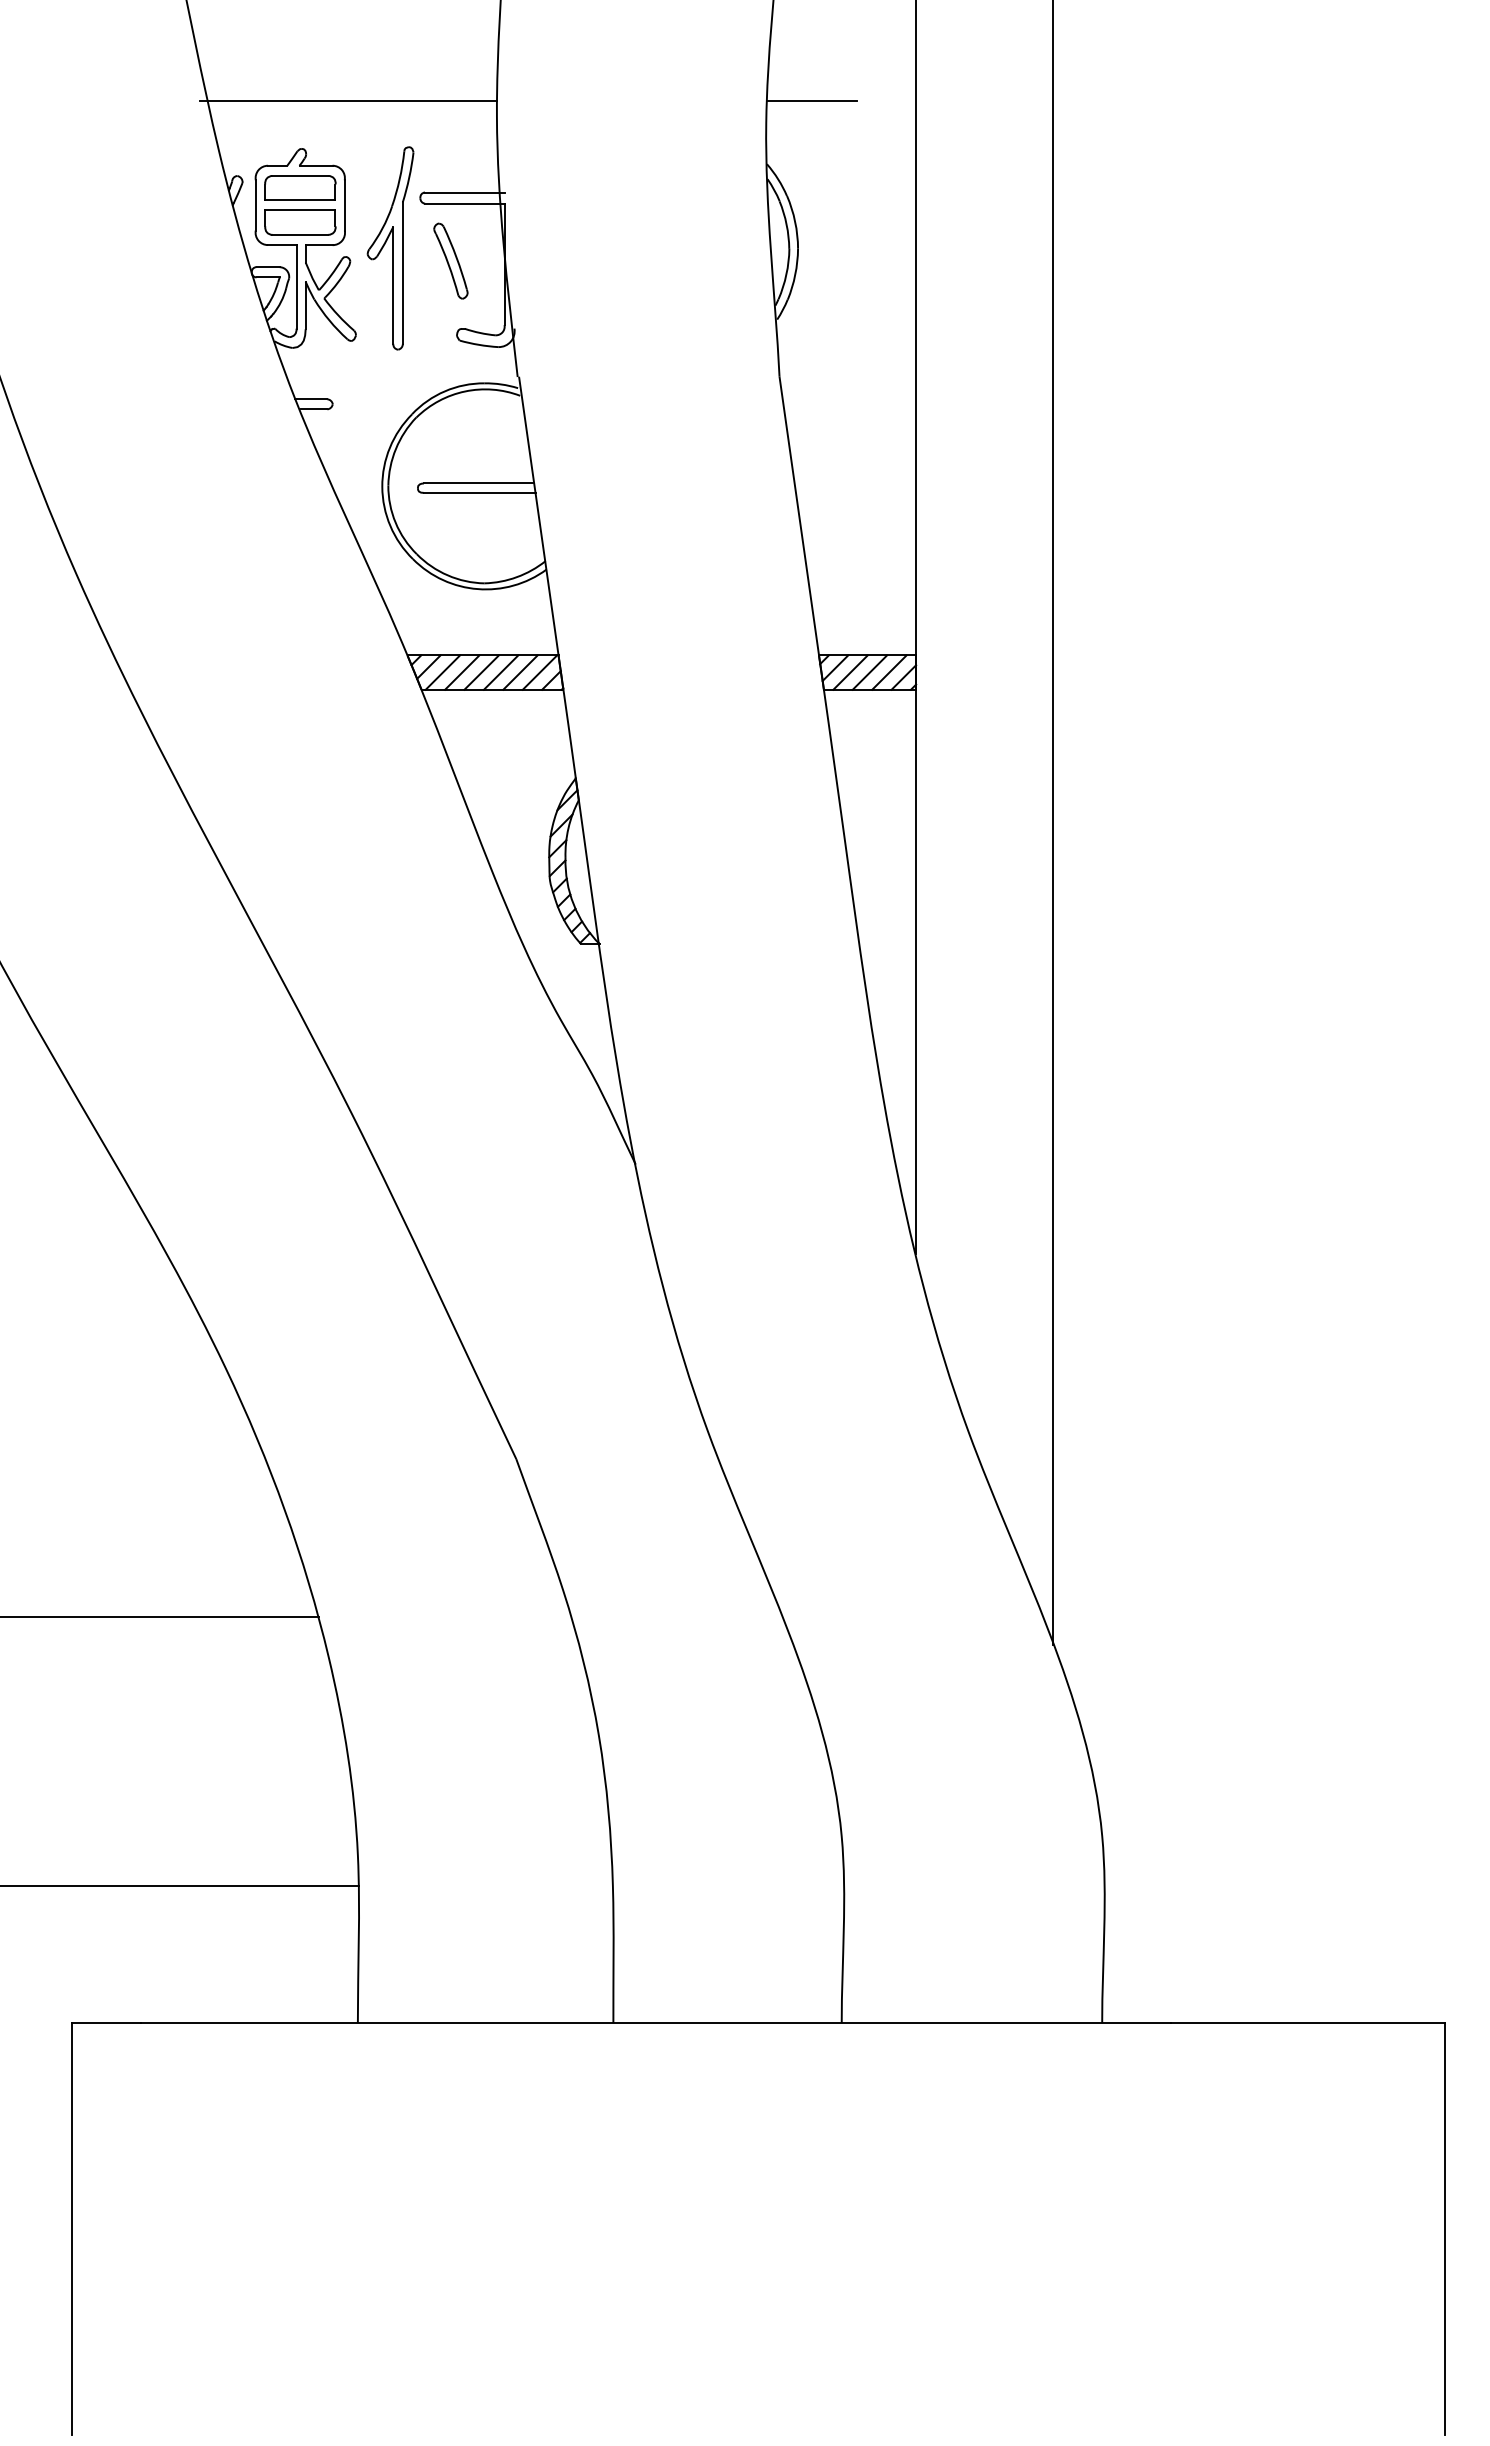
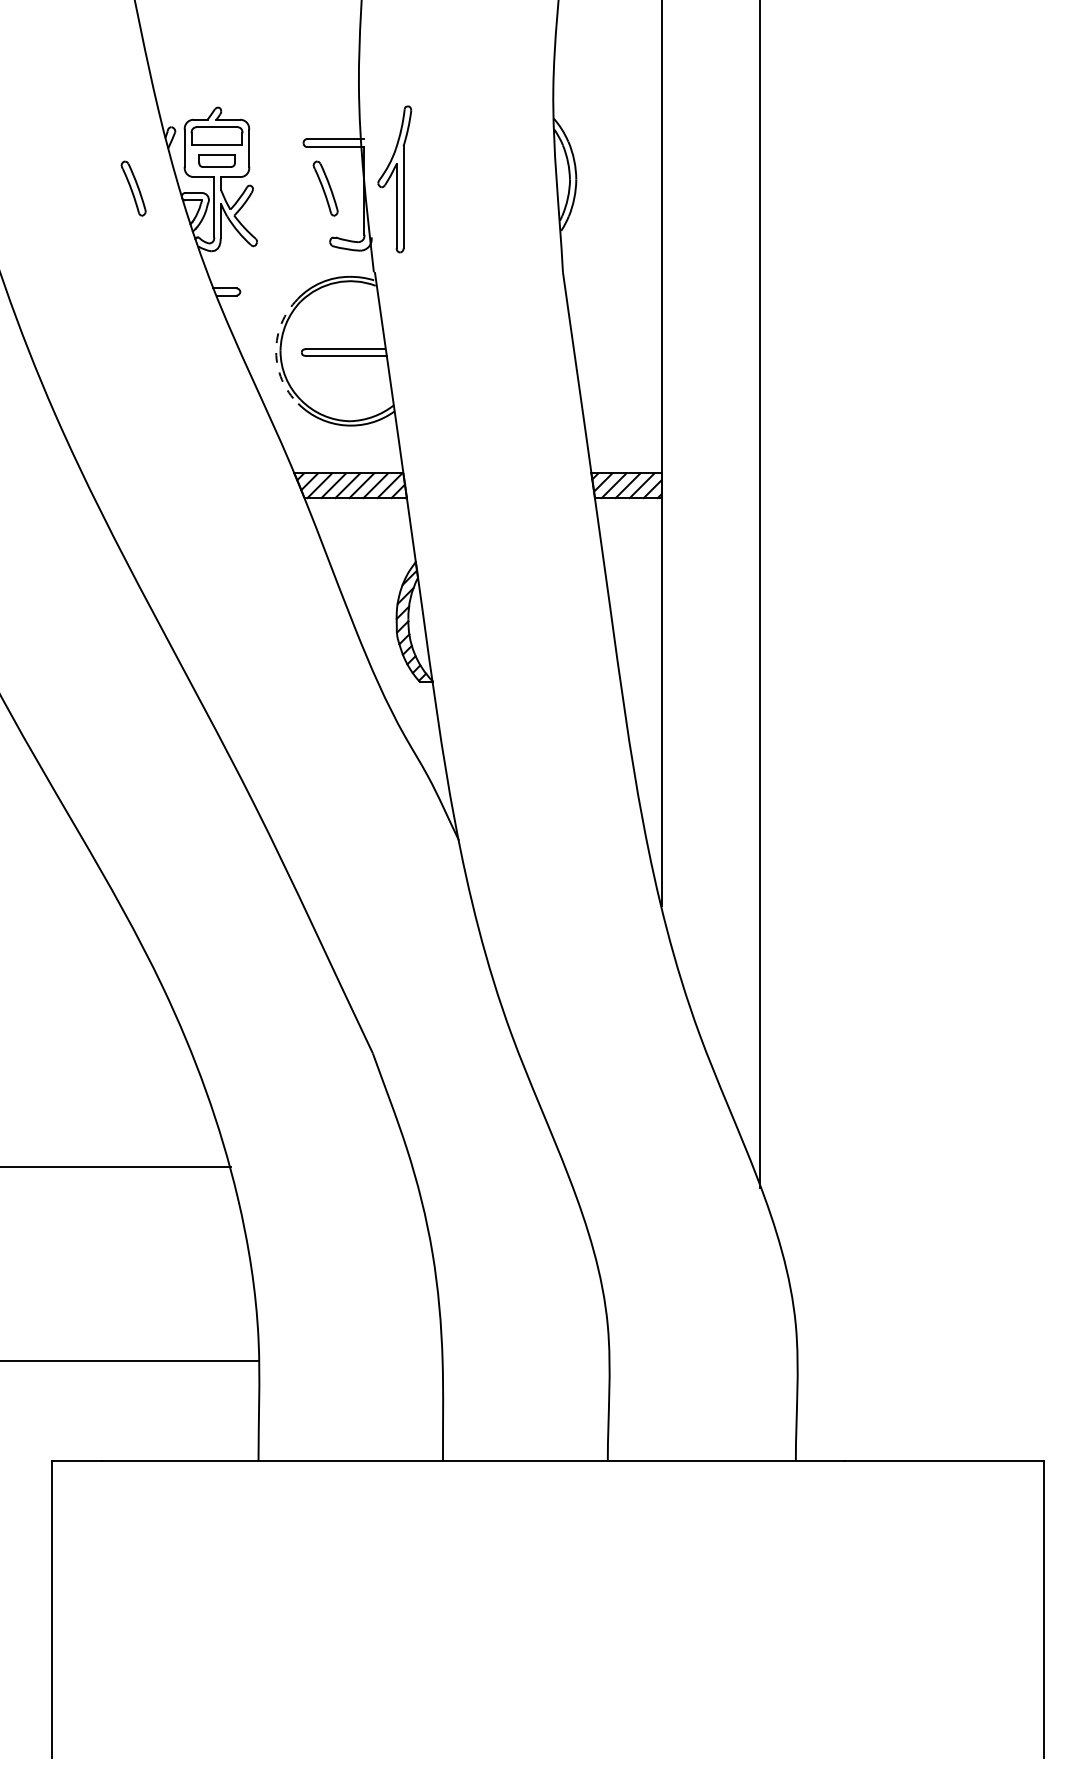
line: (348, 100) -> (251, 72), removed
line: (812, 100) -> (586, 72), removed
part: (300, 222) -> (217, 160), size x0.7
part: (390, 248) -> (394, 179), moved
part: (184, 260) -> (133, 188), added
arc: (382, 486) -> (276, 351), solid -> dashed

